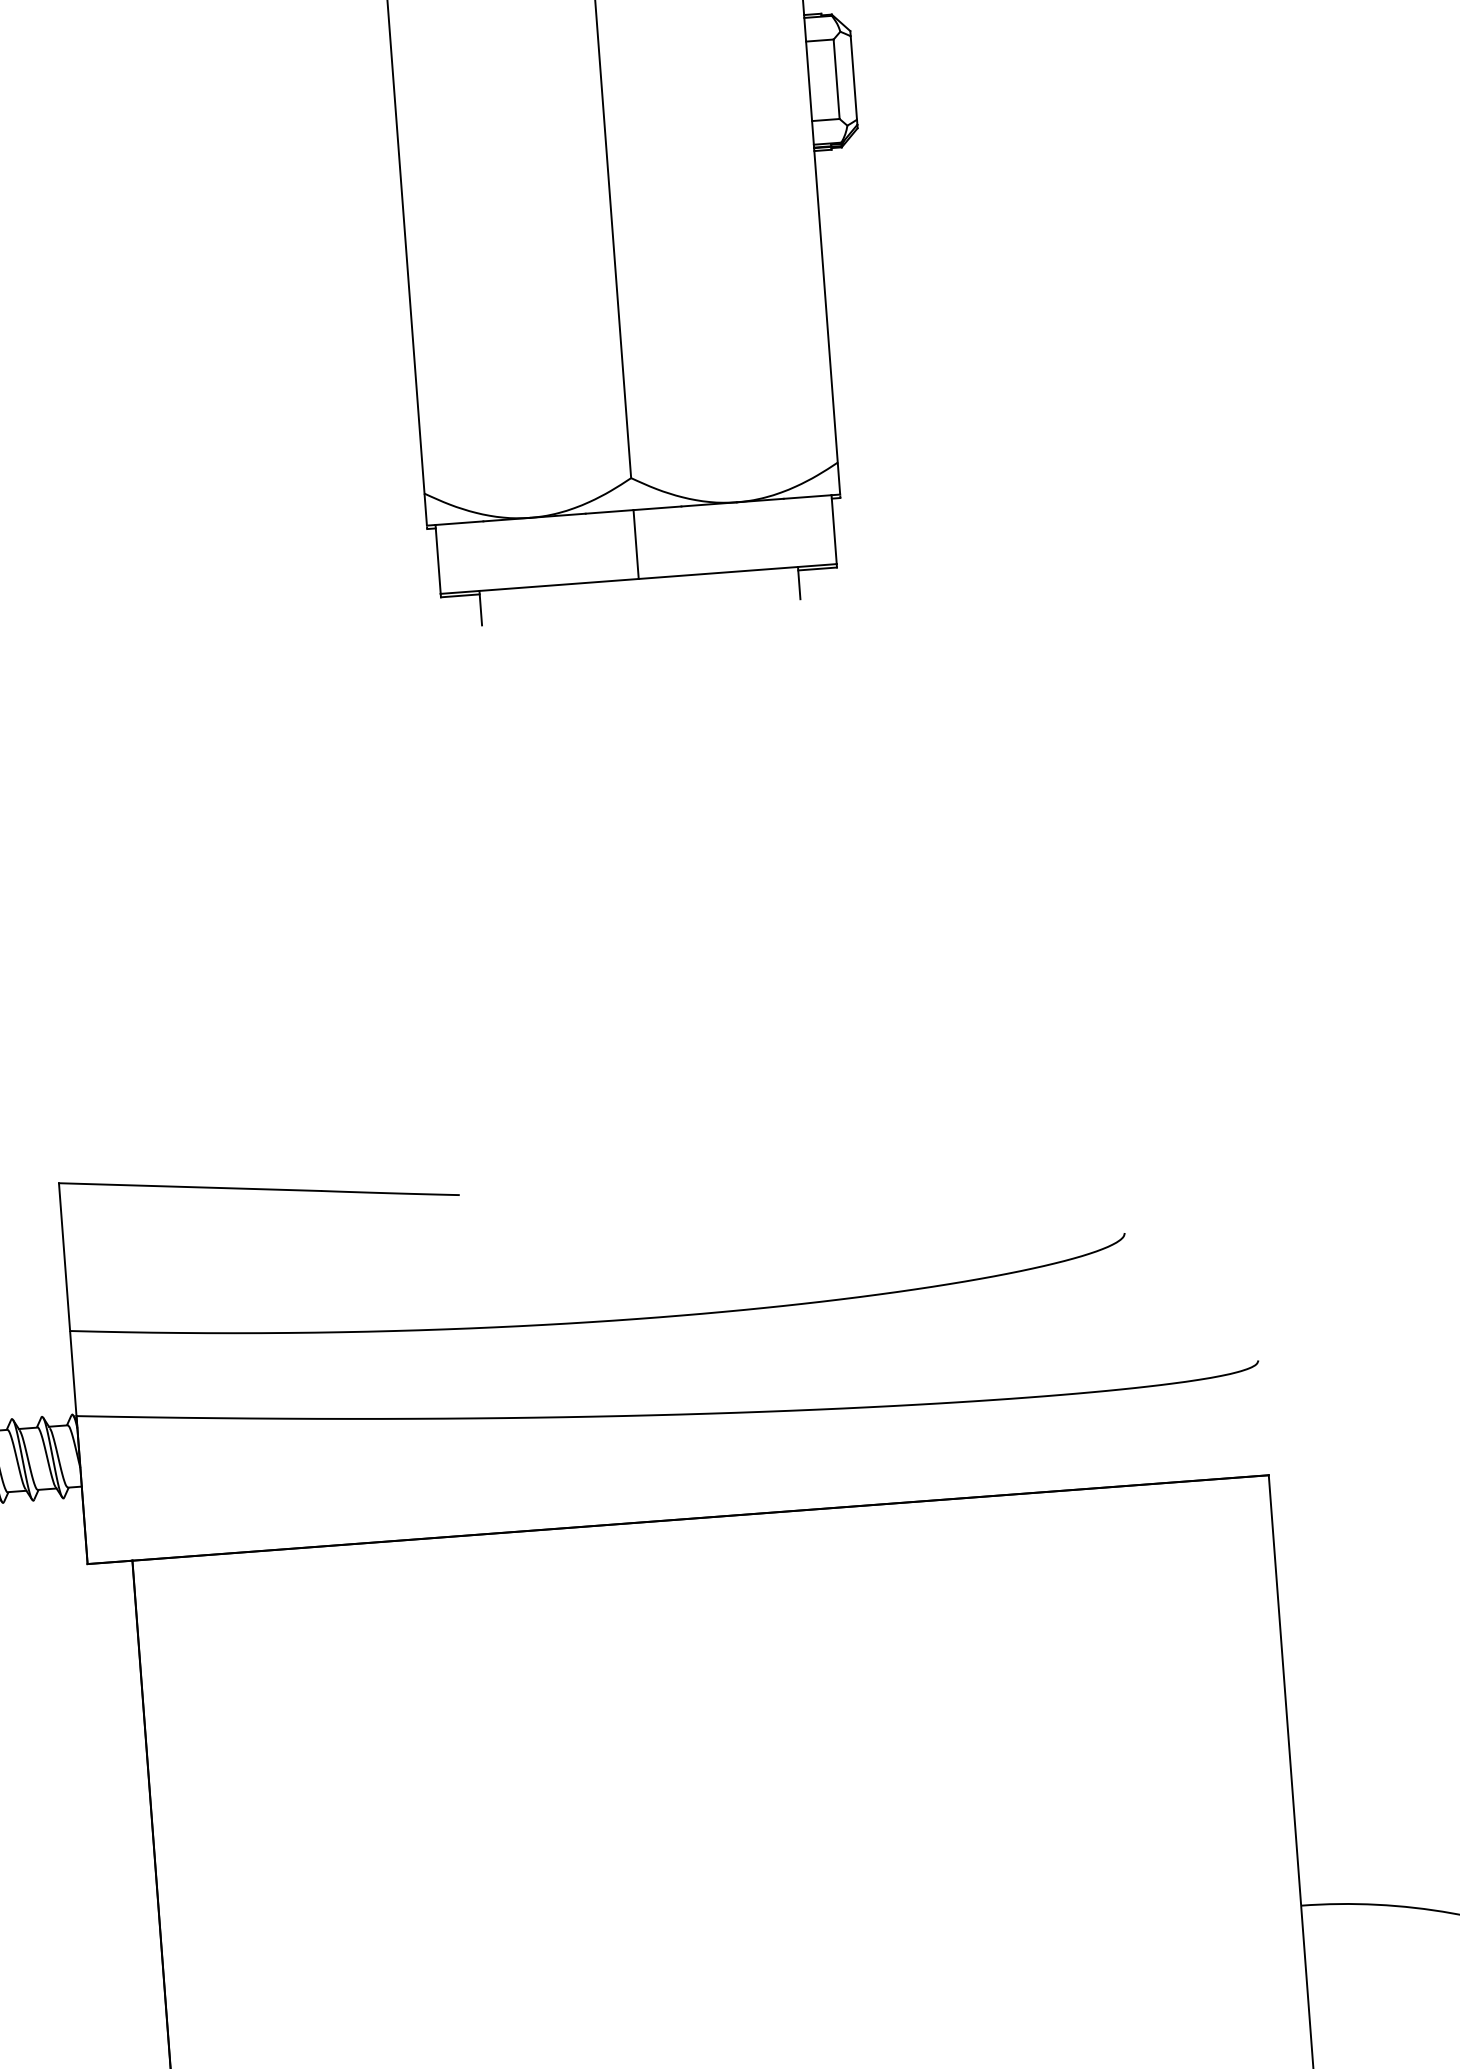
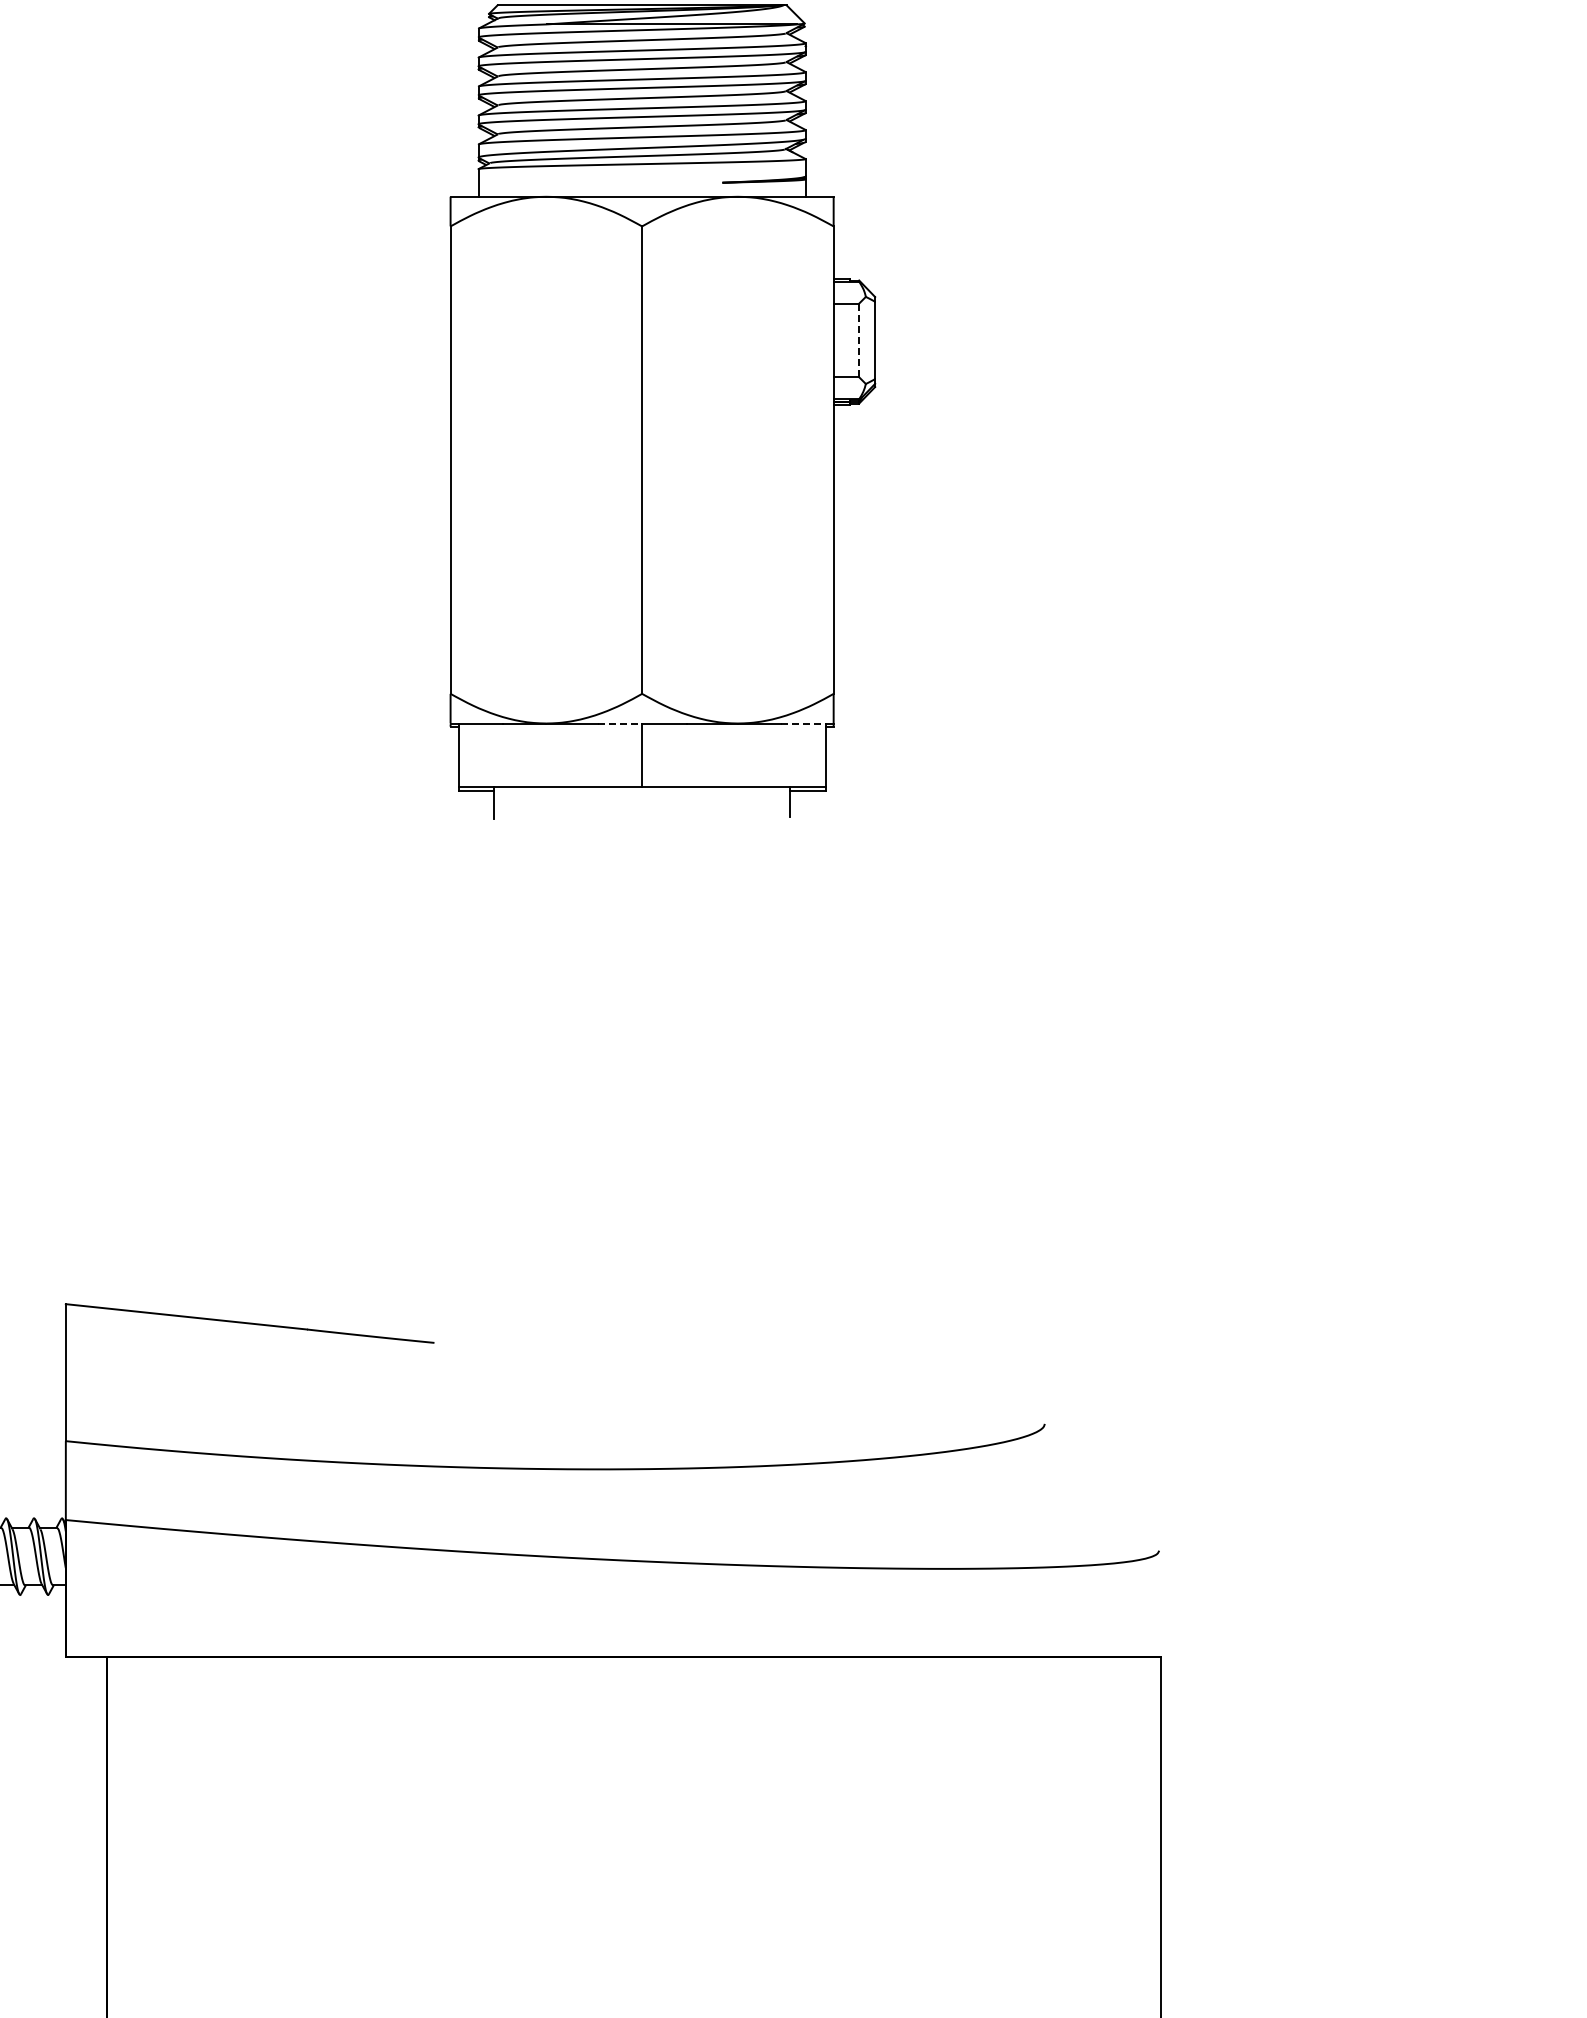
line: (836, 79) -> (859, 340), solid -> dashed
line: (807, 496) -> (803, 723), solid -> dashed
line: (610, 511) -> (620, 723), solid -> dashed

